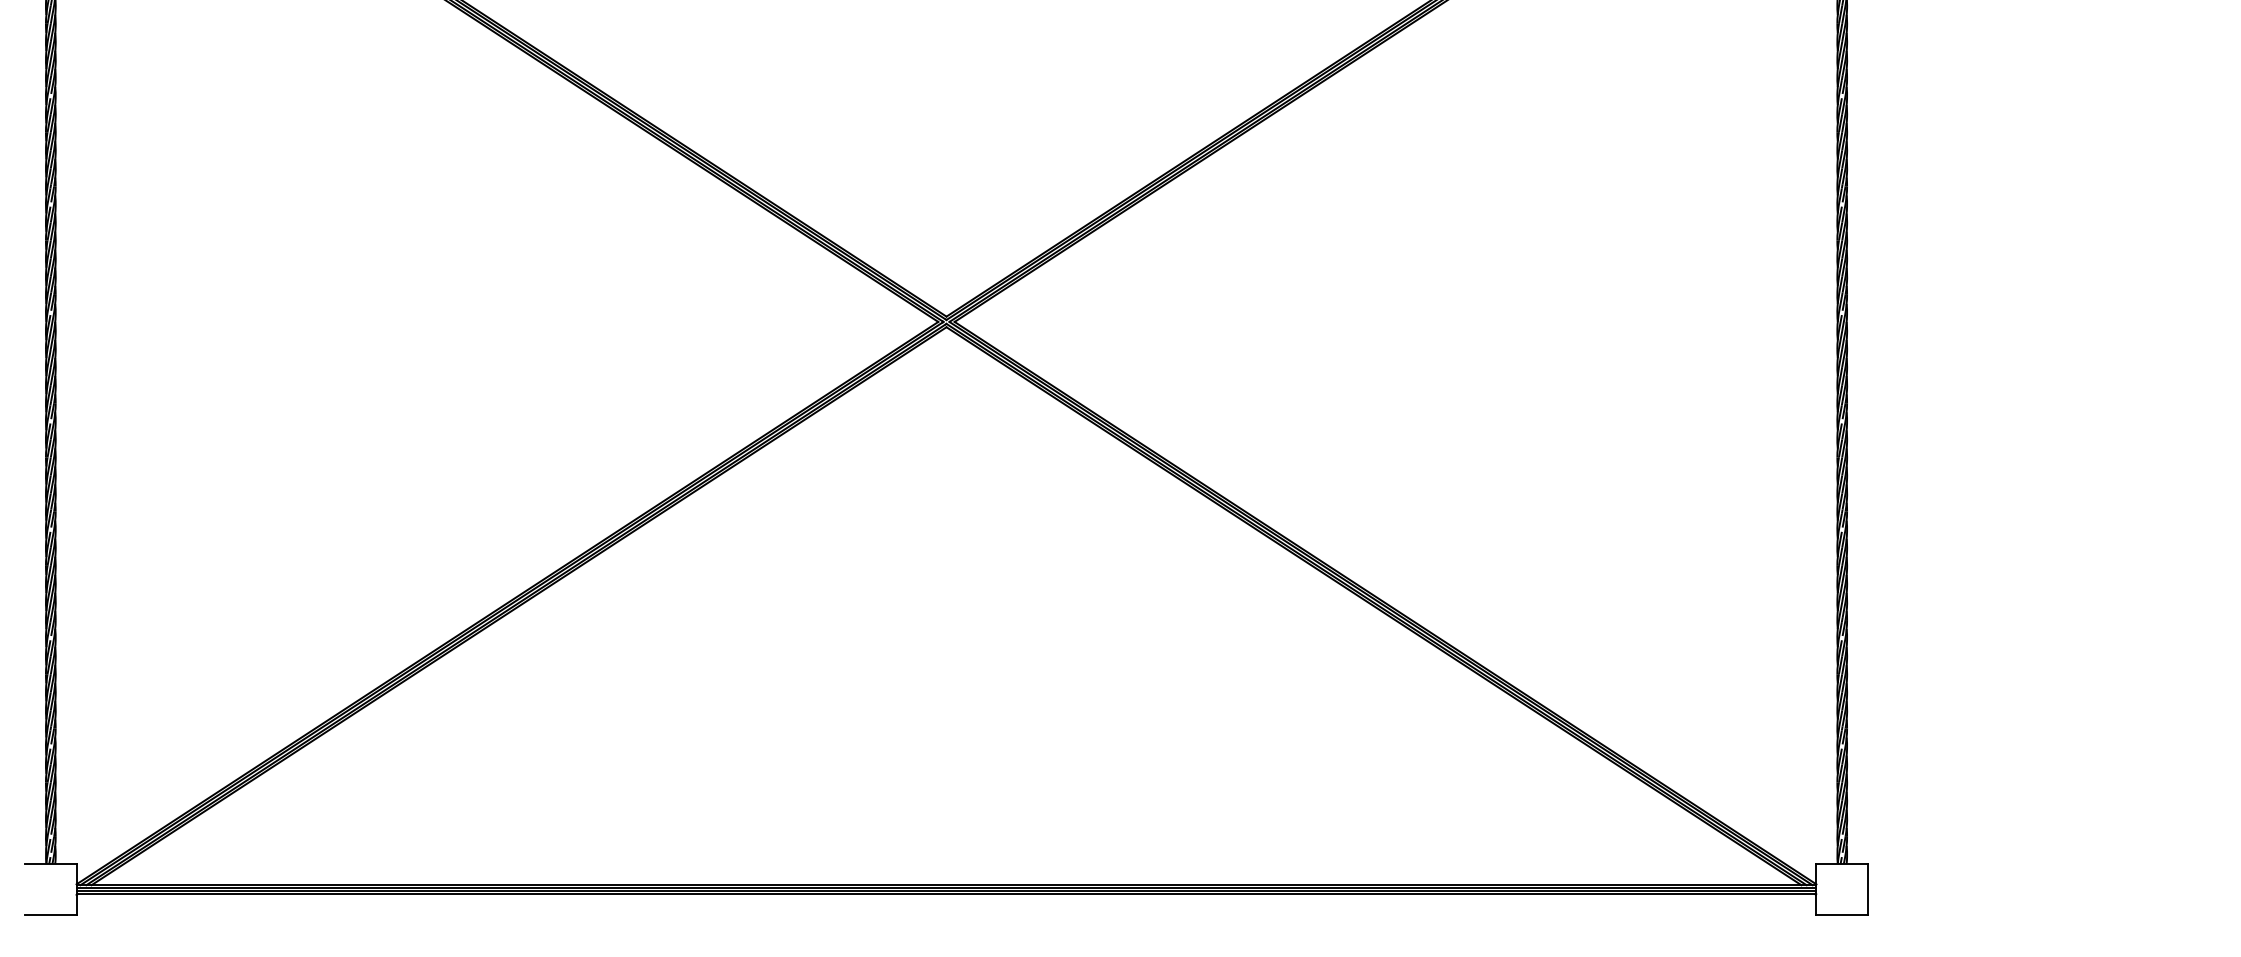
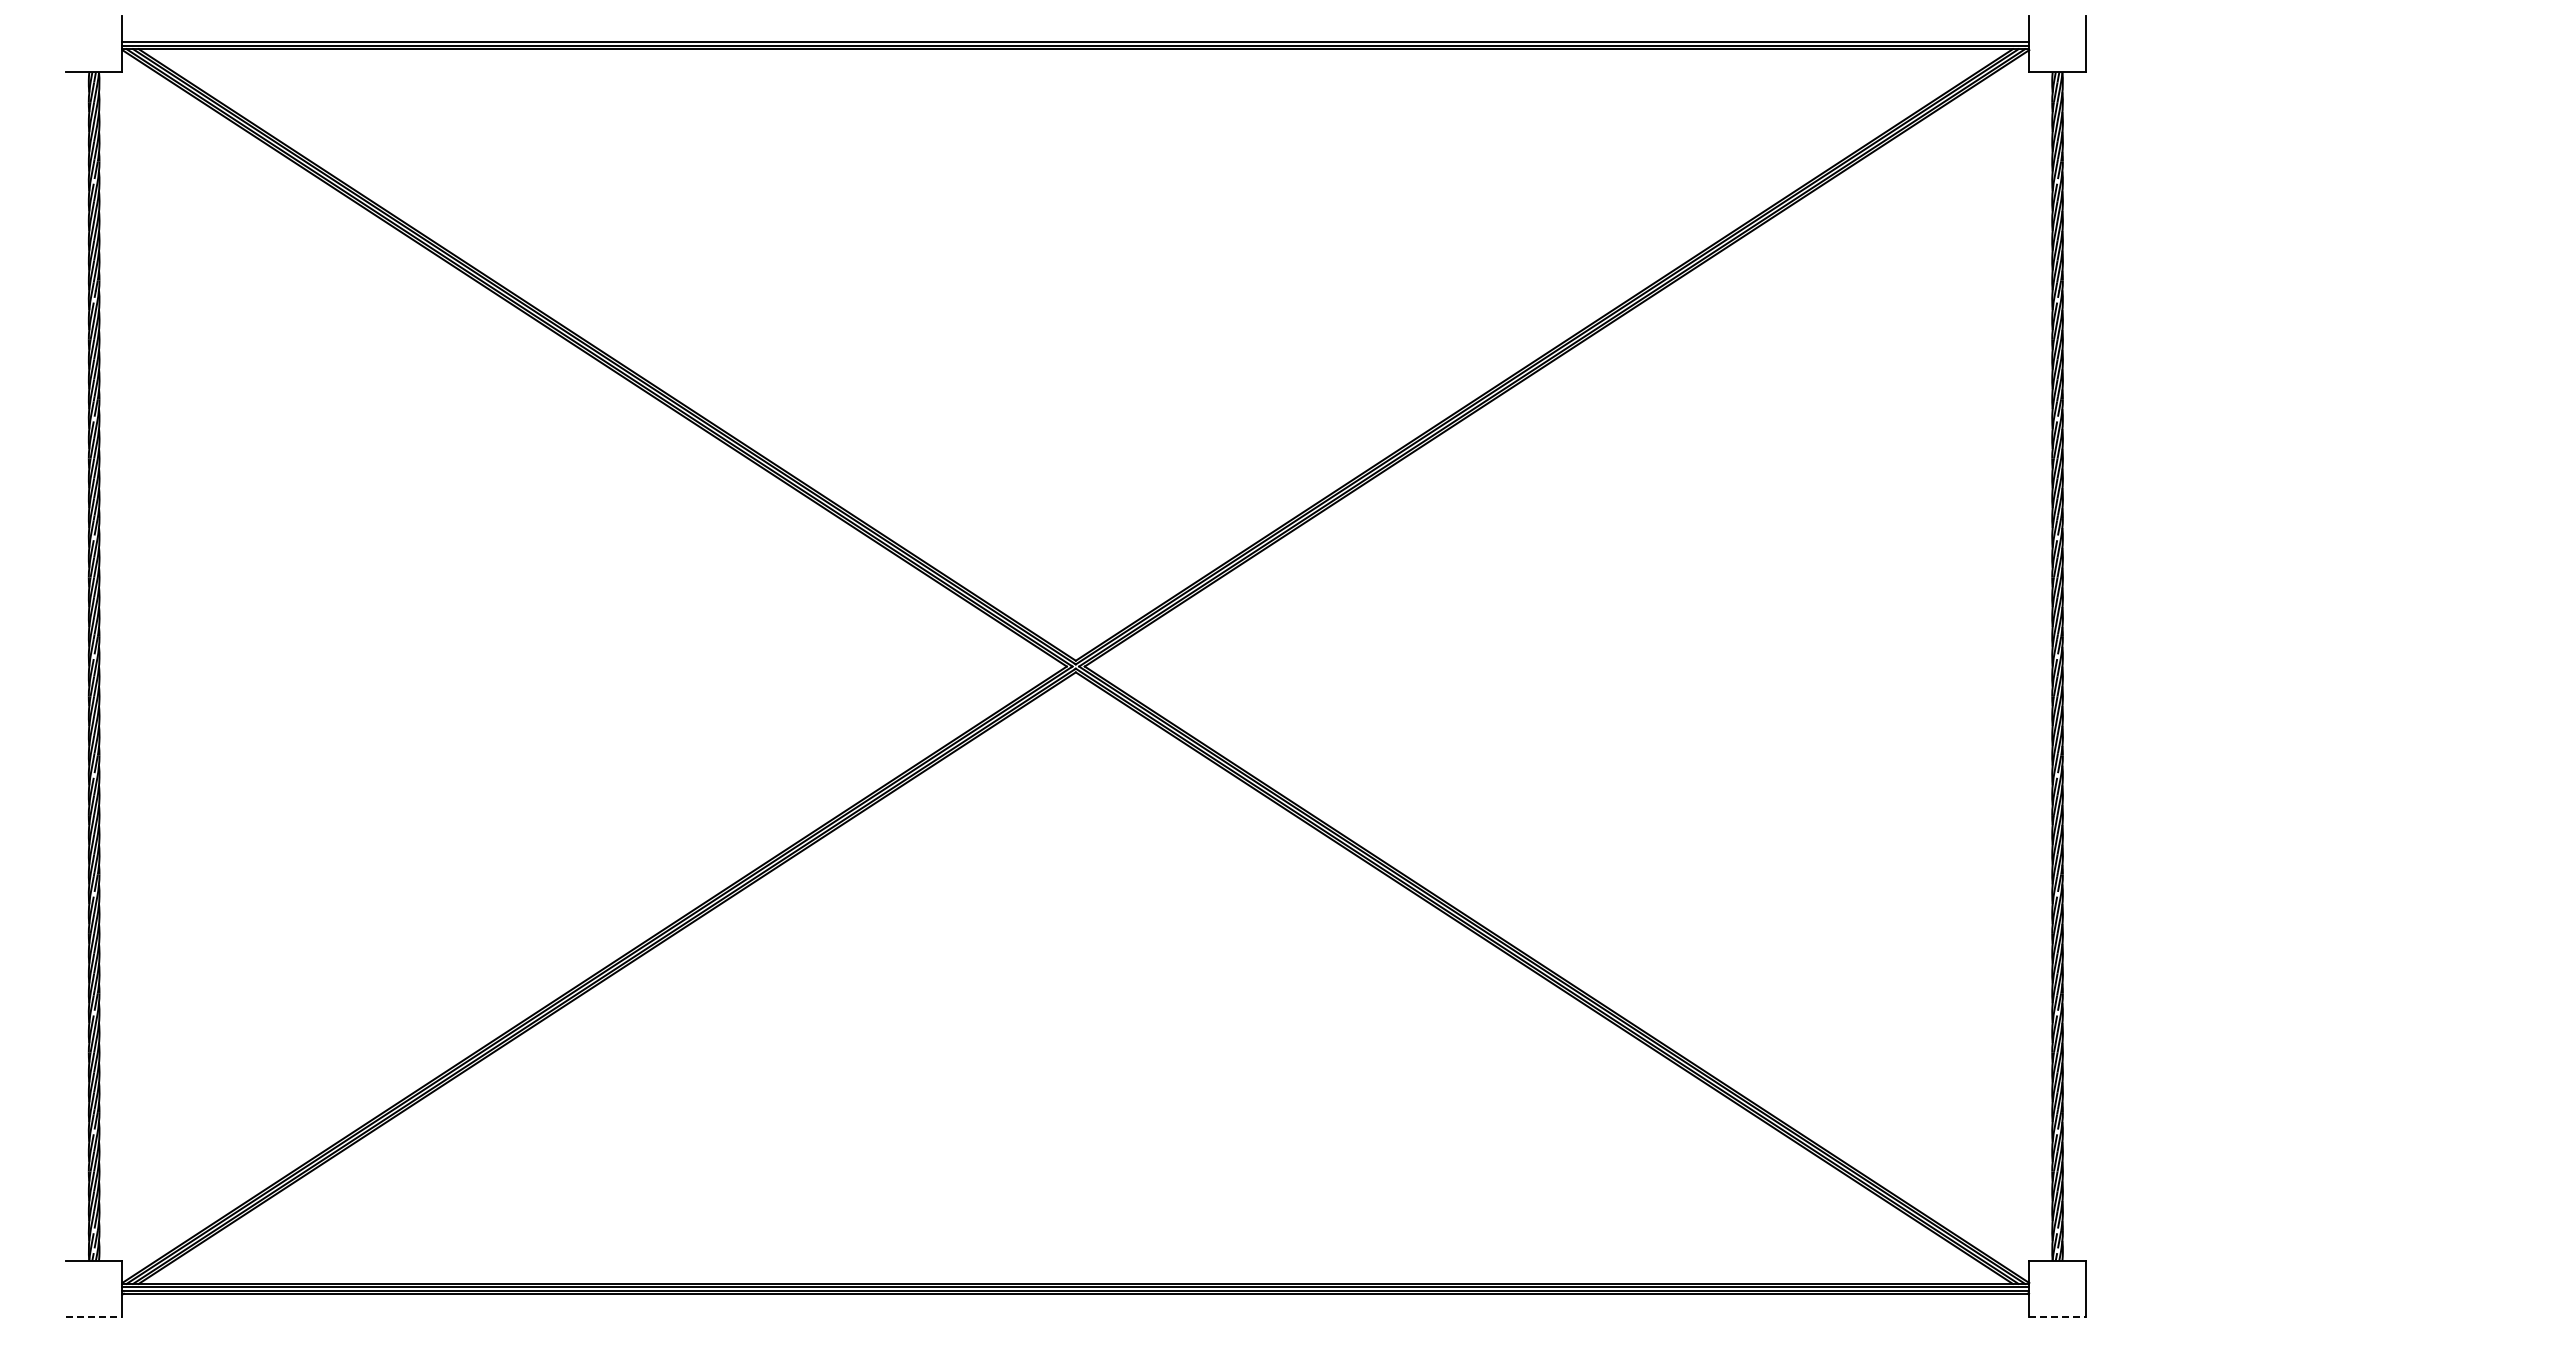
line: (51, 915) -> (94, 1317), solid -> dashed
line: (1843, 915) -> (2058, 1317), solid -> dashed

